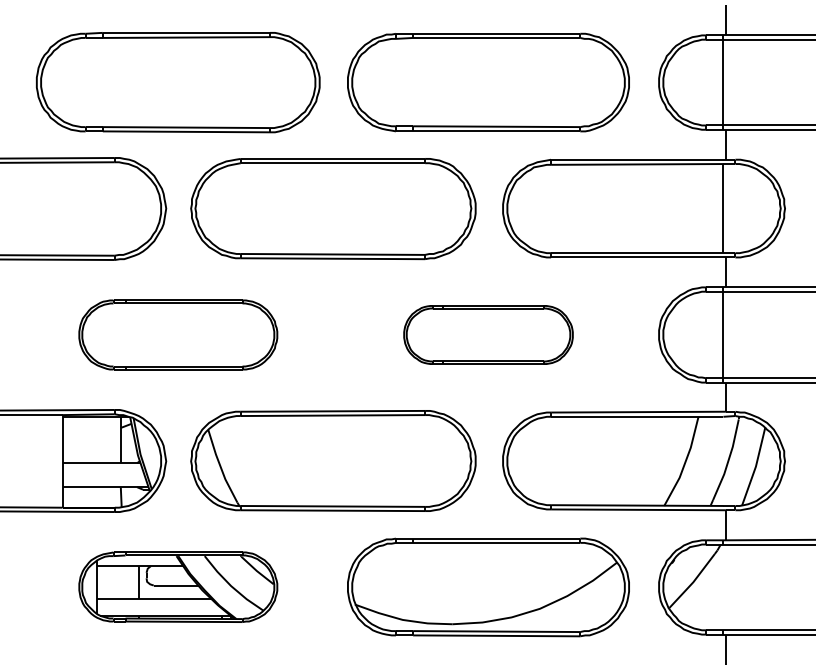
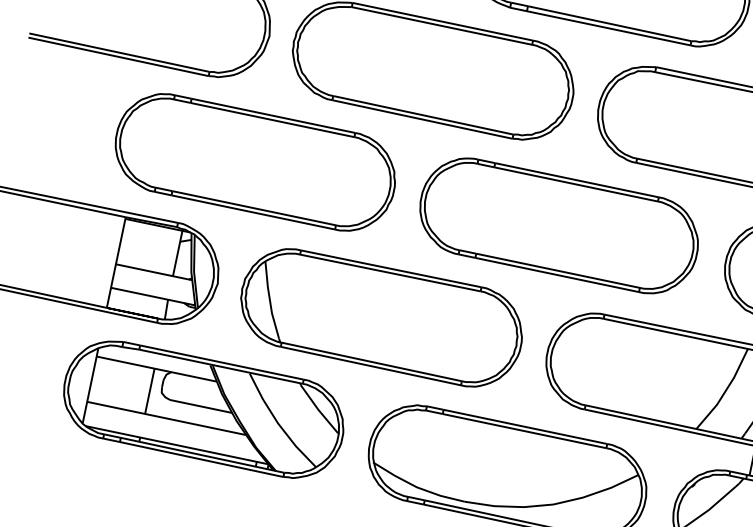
part: (178, 334) -> (255, 162), size x1.43
part: (488, 334) -> (559, 225), size x1.67
part: (178, 586) -> (204, 408), size x1.43

